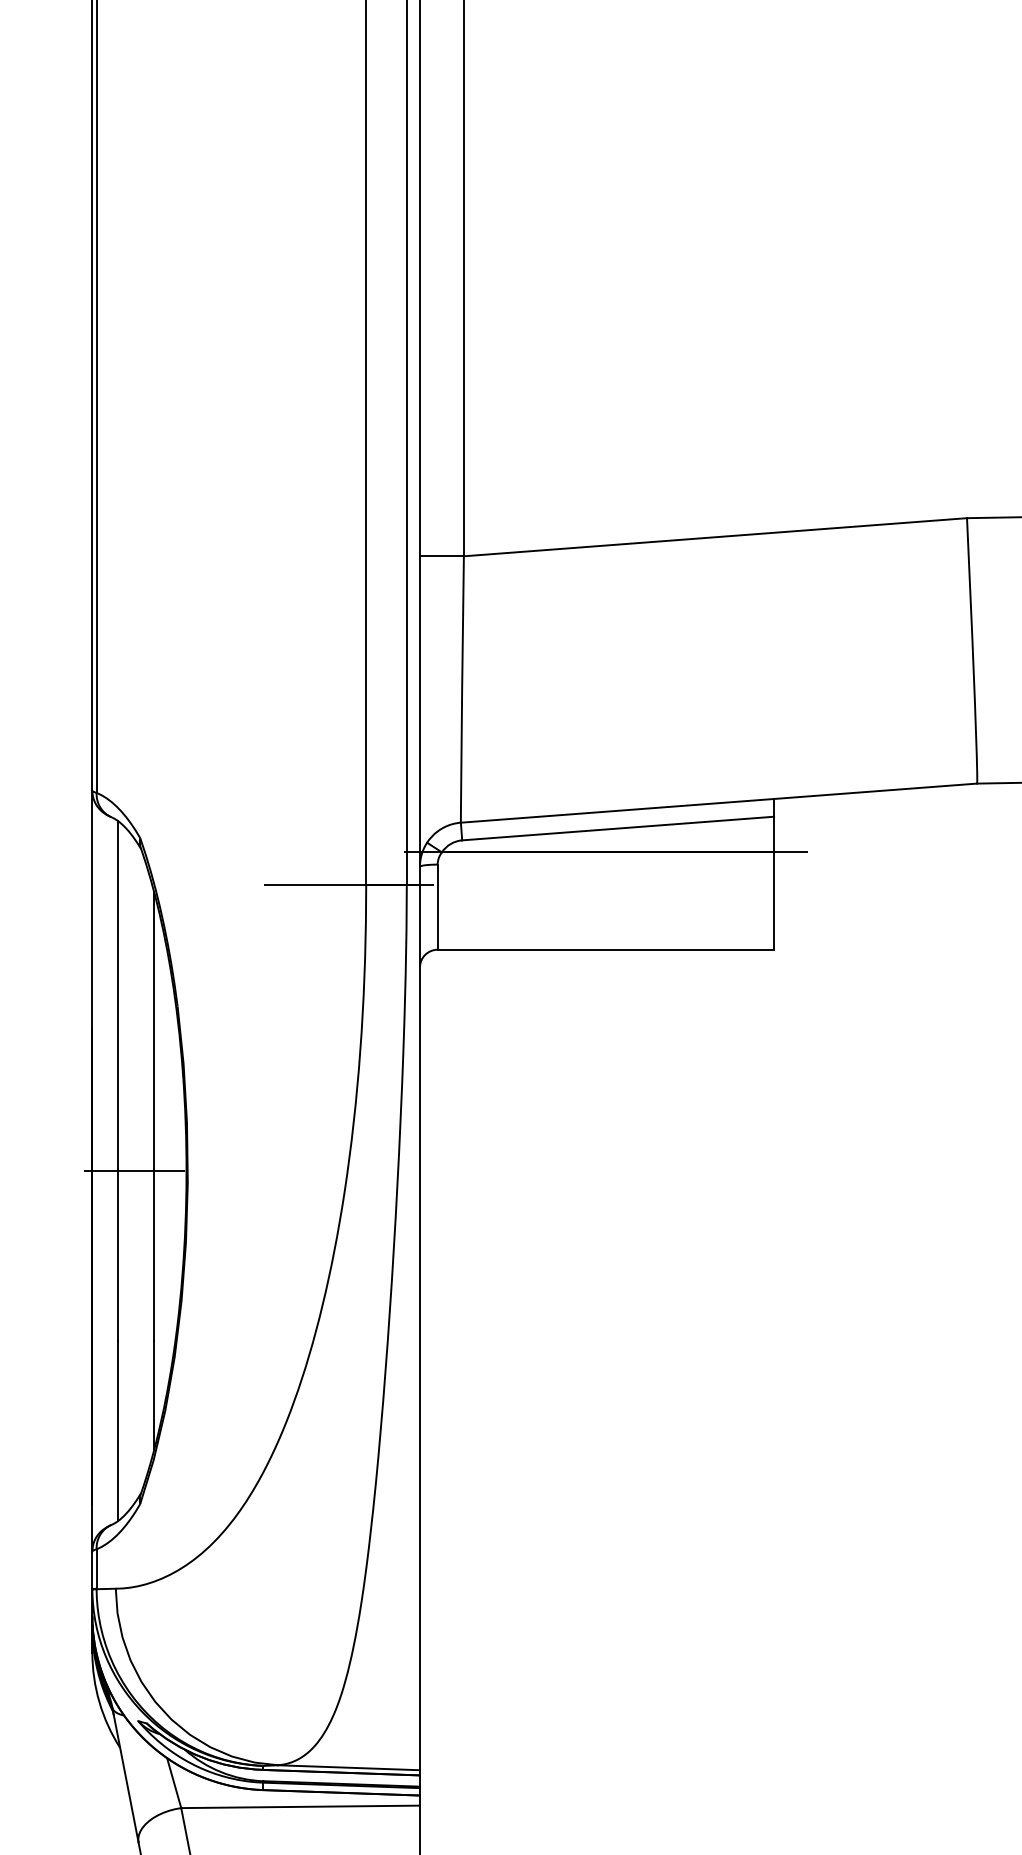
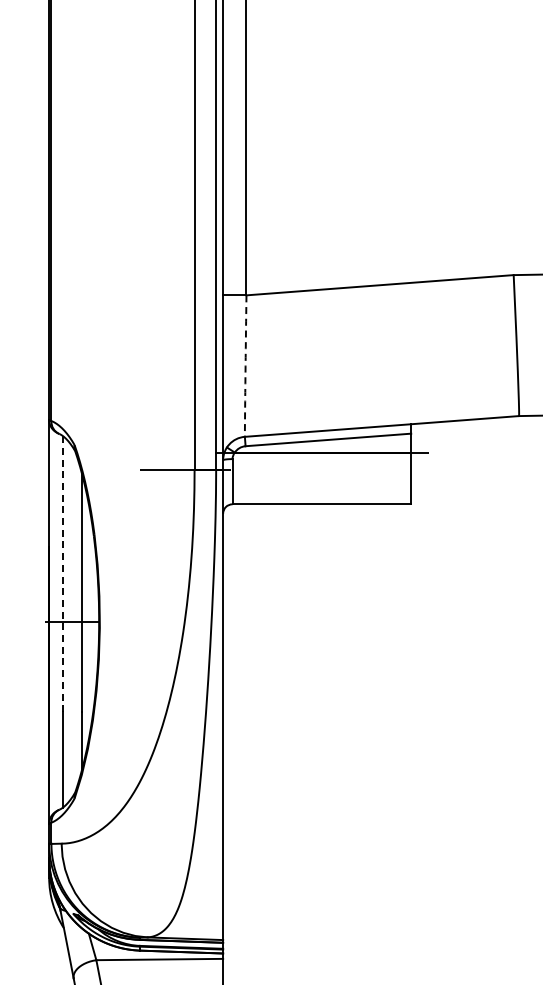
arc: (462, 690) -> (245, 366), solid -> dashed
line: (119, 1081) -> (63, 574), solid -> dashed

